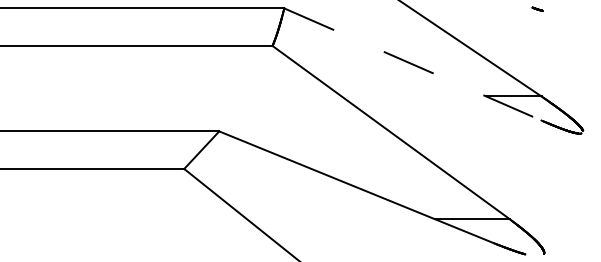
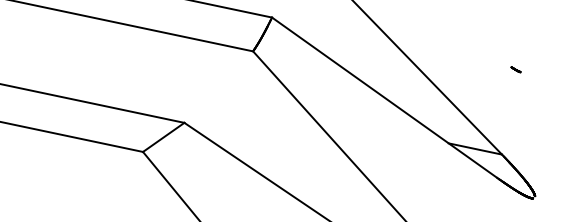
line: (413, 64) -> (385, 97), dashed -> solid

